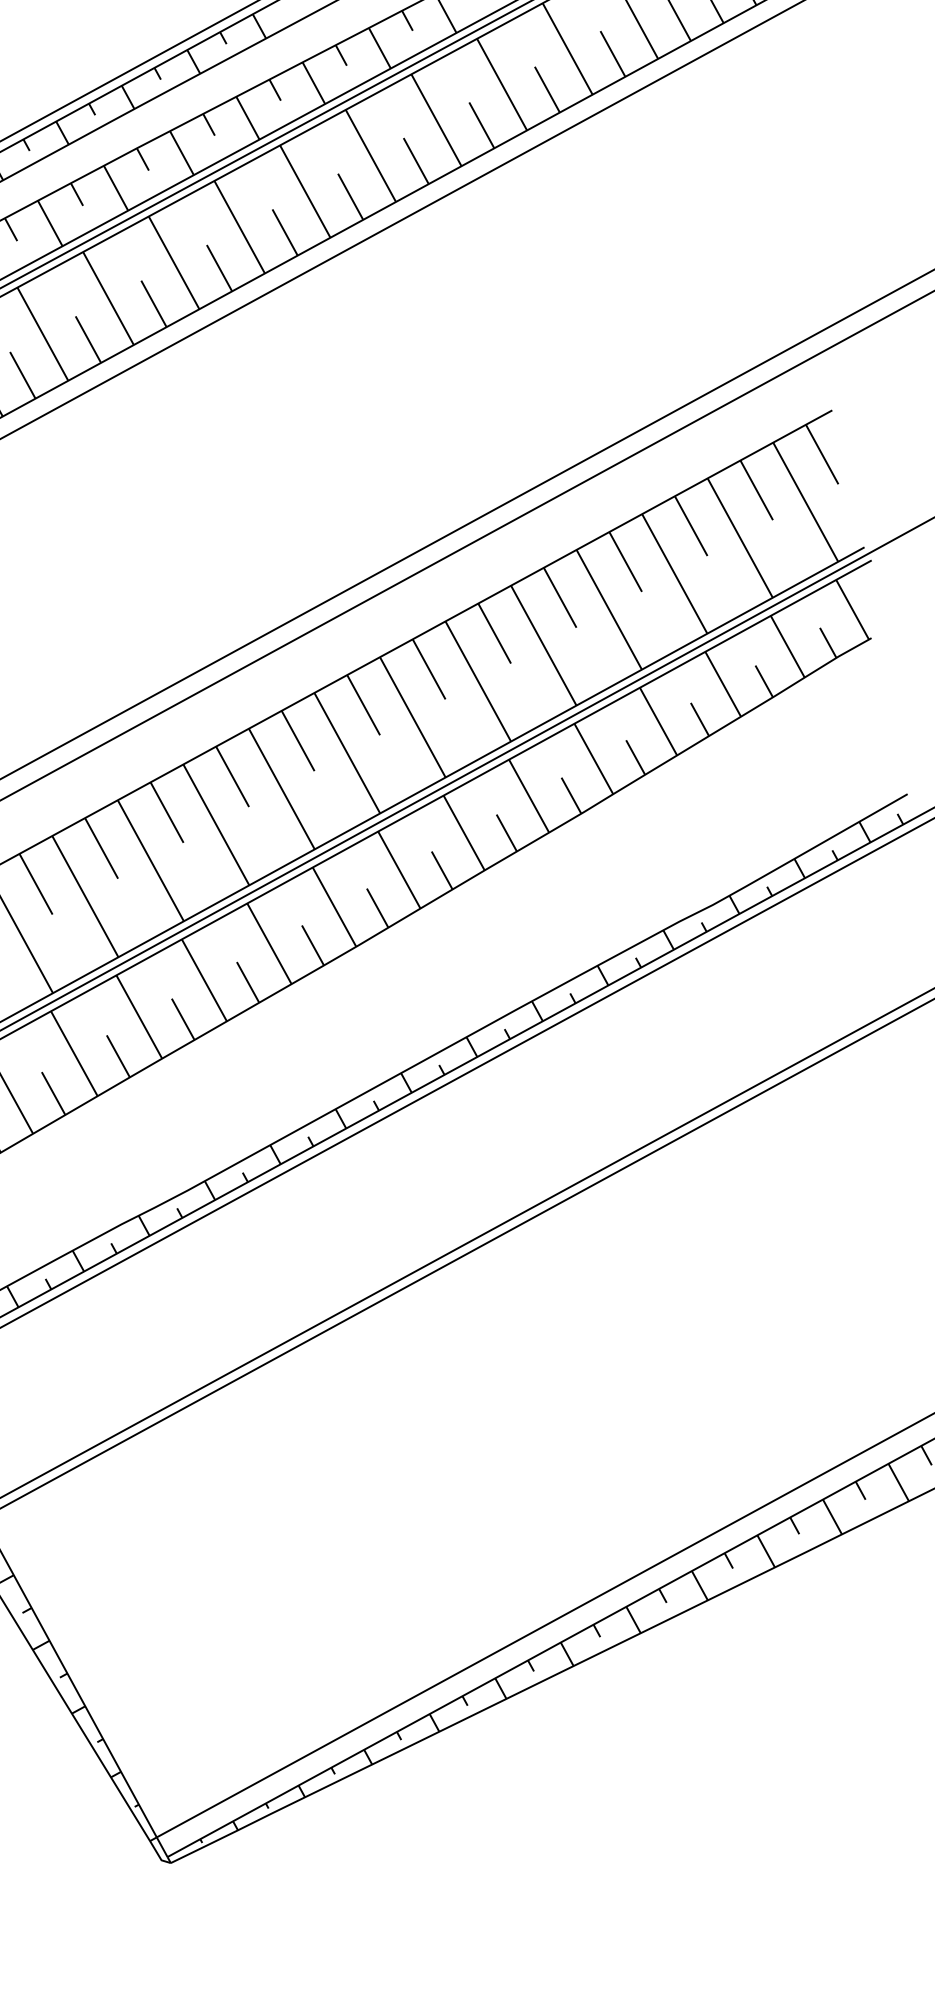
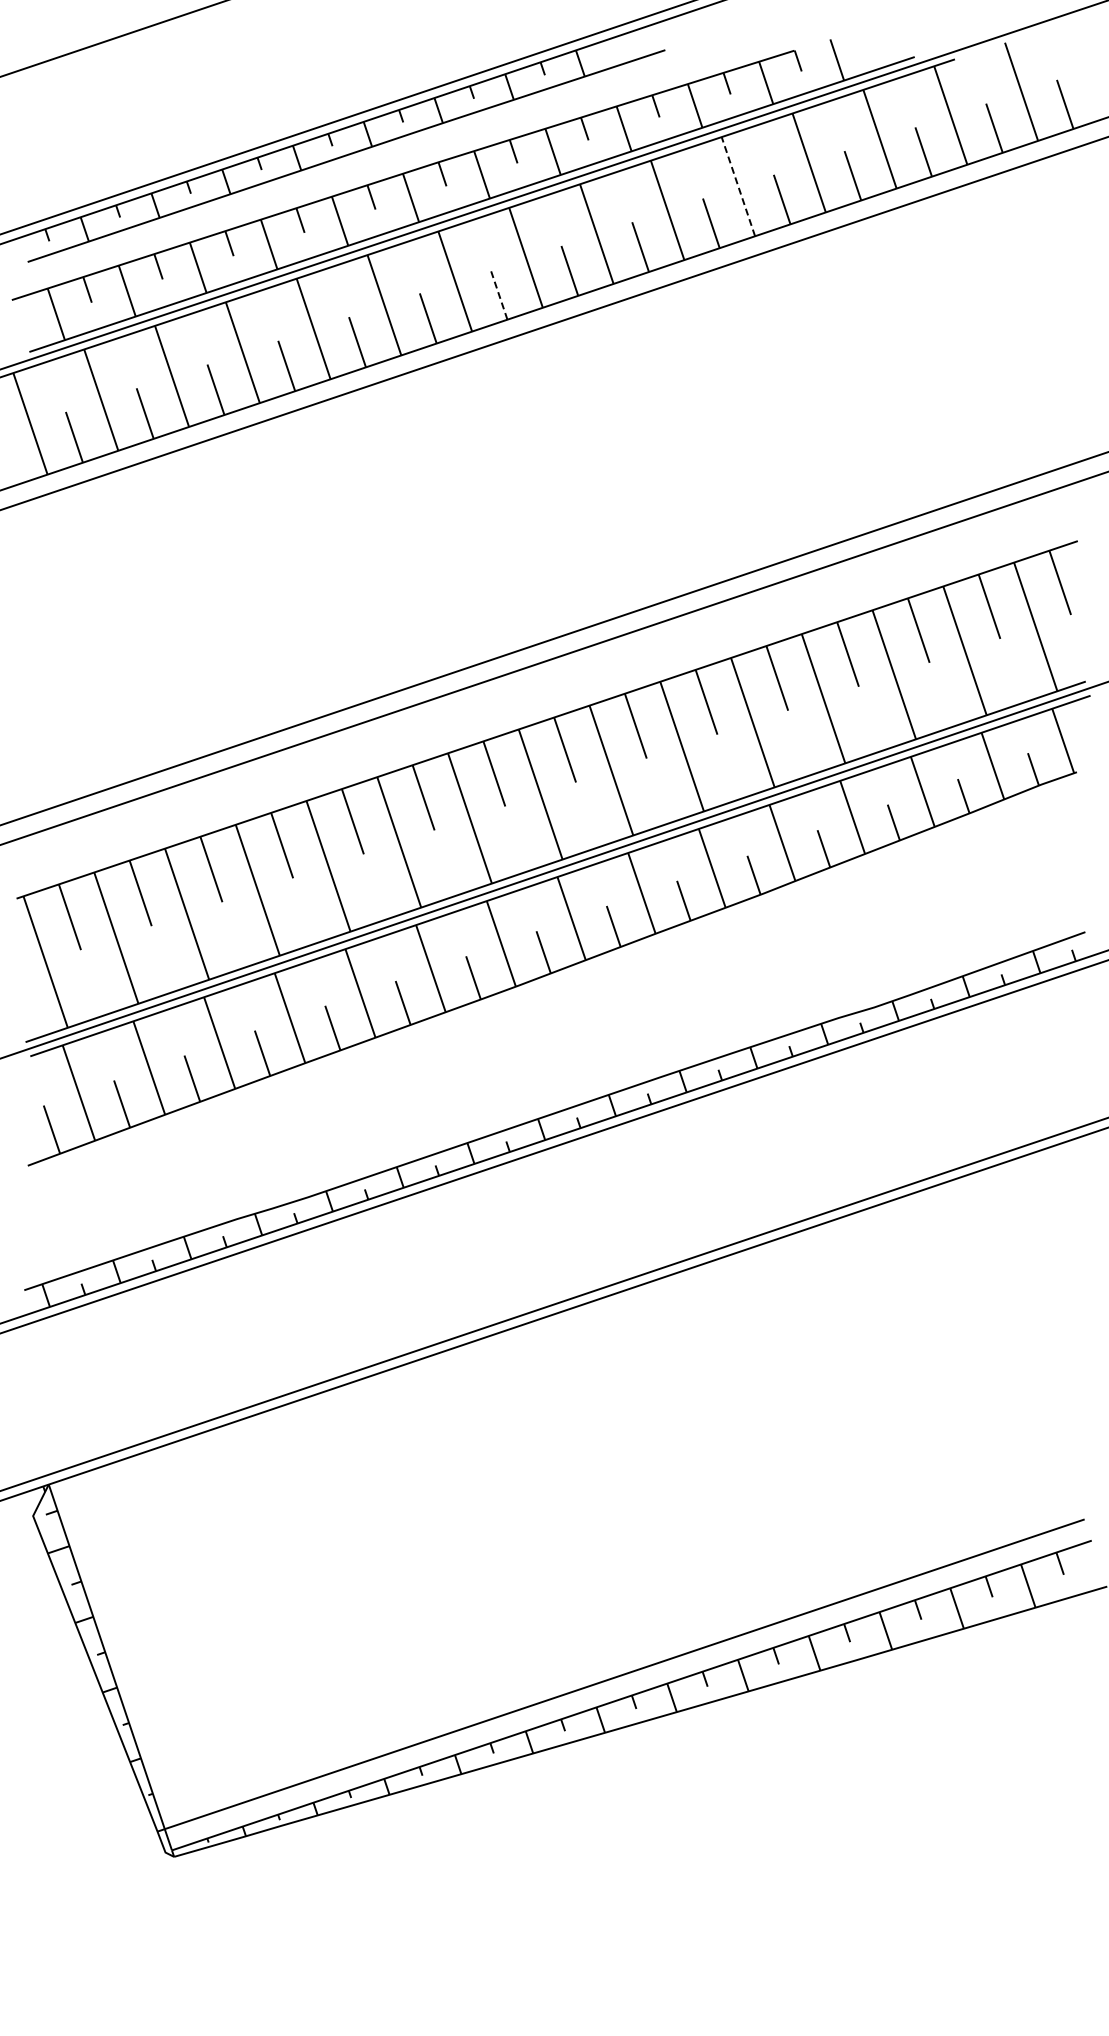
line: (436, 120) -> (738, 186), solid -> dashed
line: (218, 268) -> (498, 294), solid -> dashed

